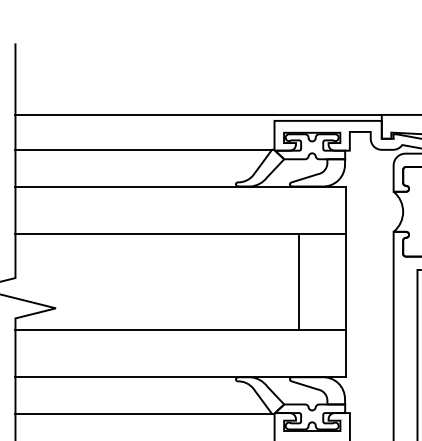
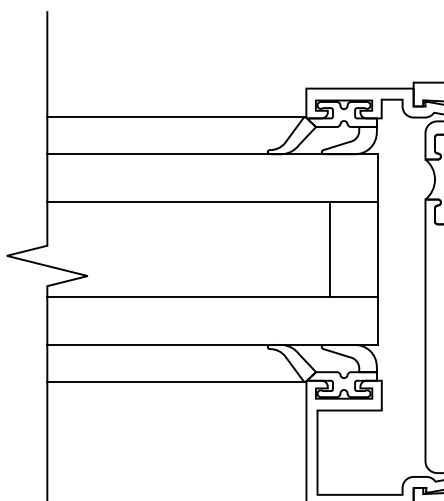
line: (198, 114) -> (230, 82), removed

